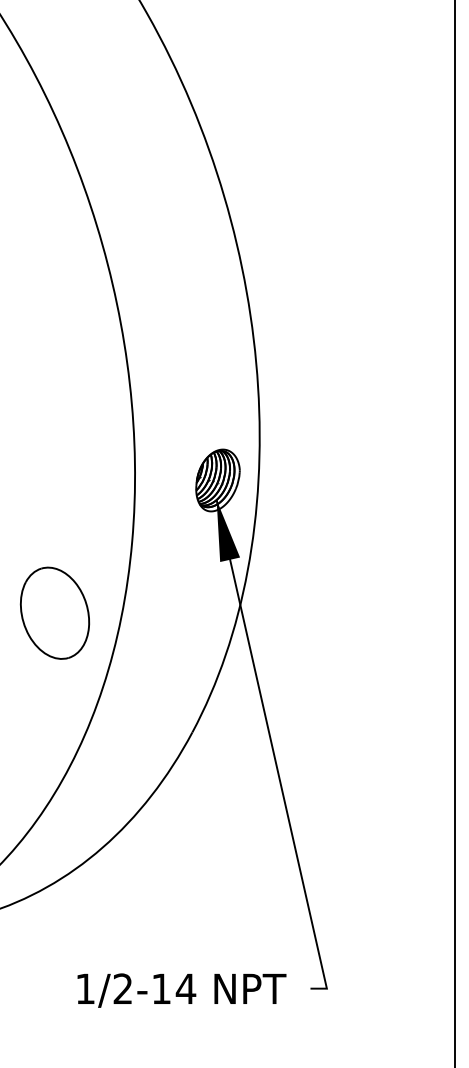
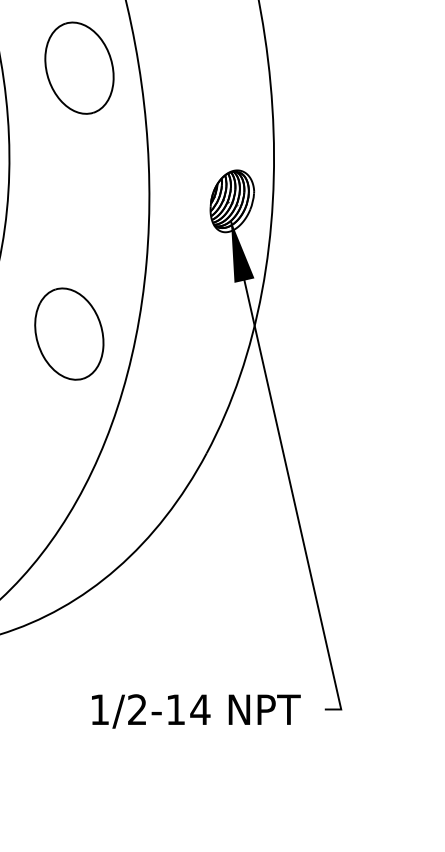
part: (65, 346) -> (79, 67), added

